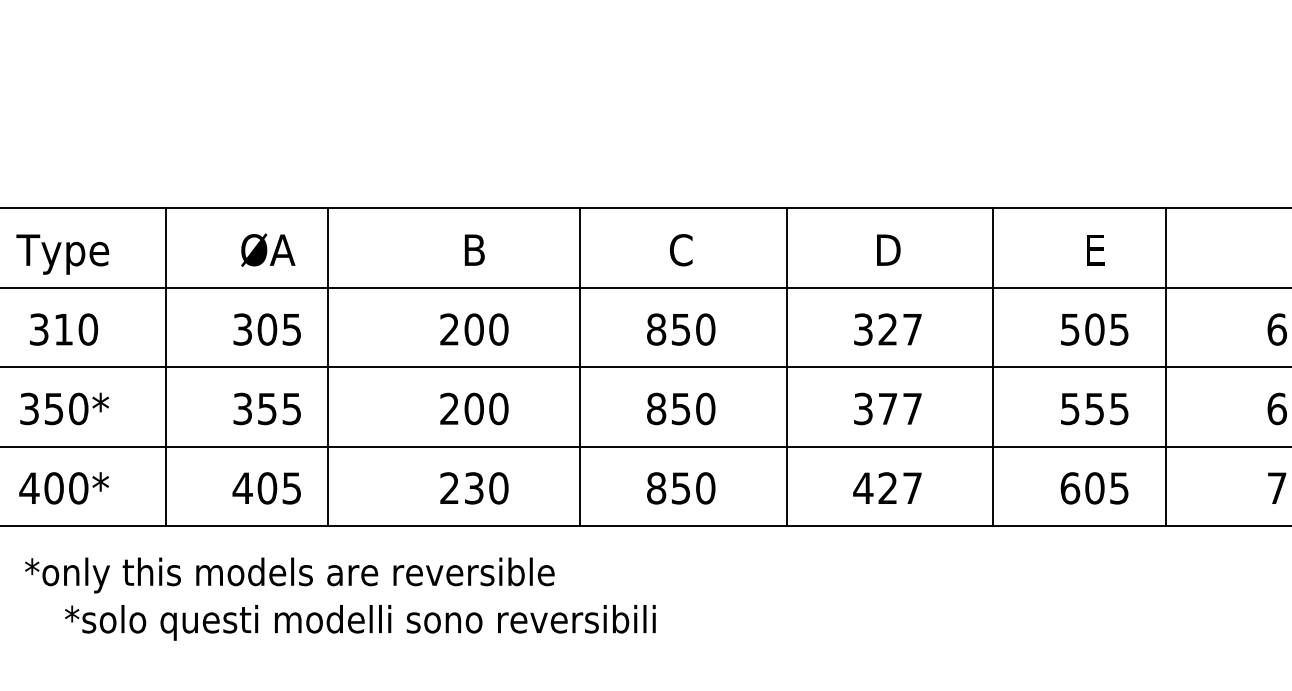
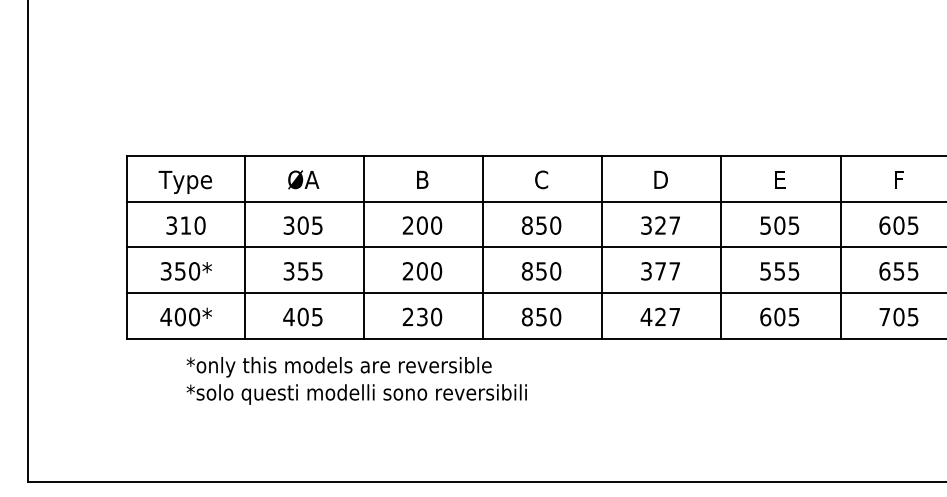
line: (326, 365) -> (363, 246), moved
line: (1165, 365) -> (840, 246), moved
text: (288, 575) -> (338, 367), moved

